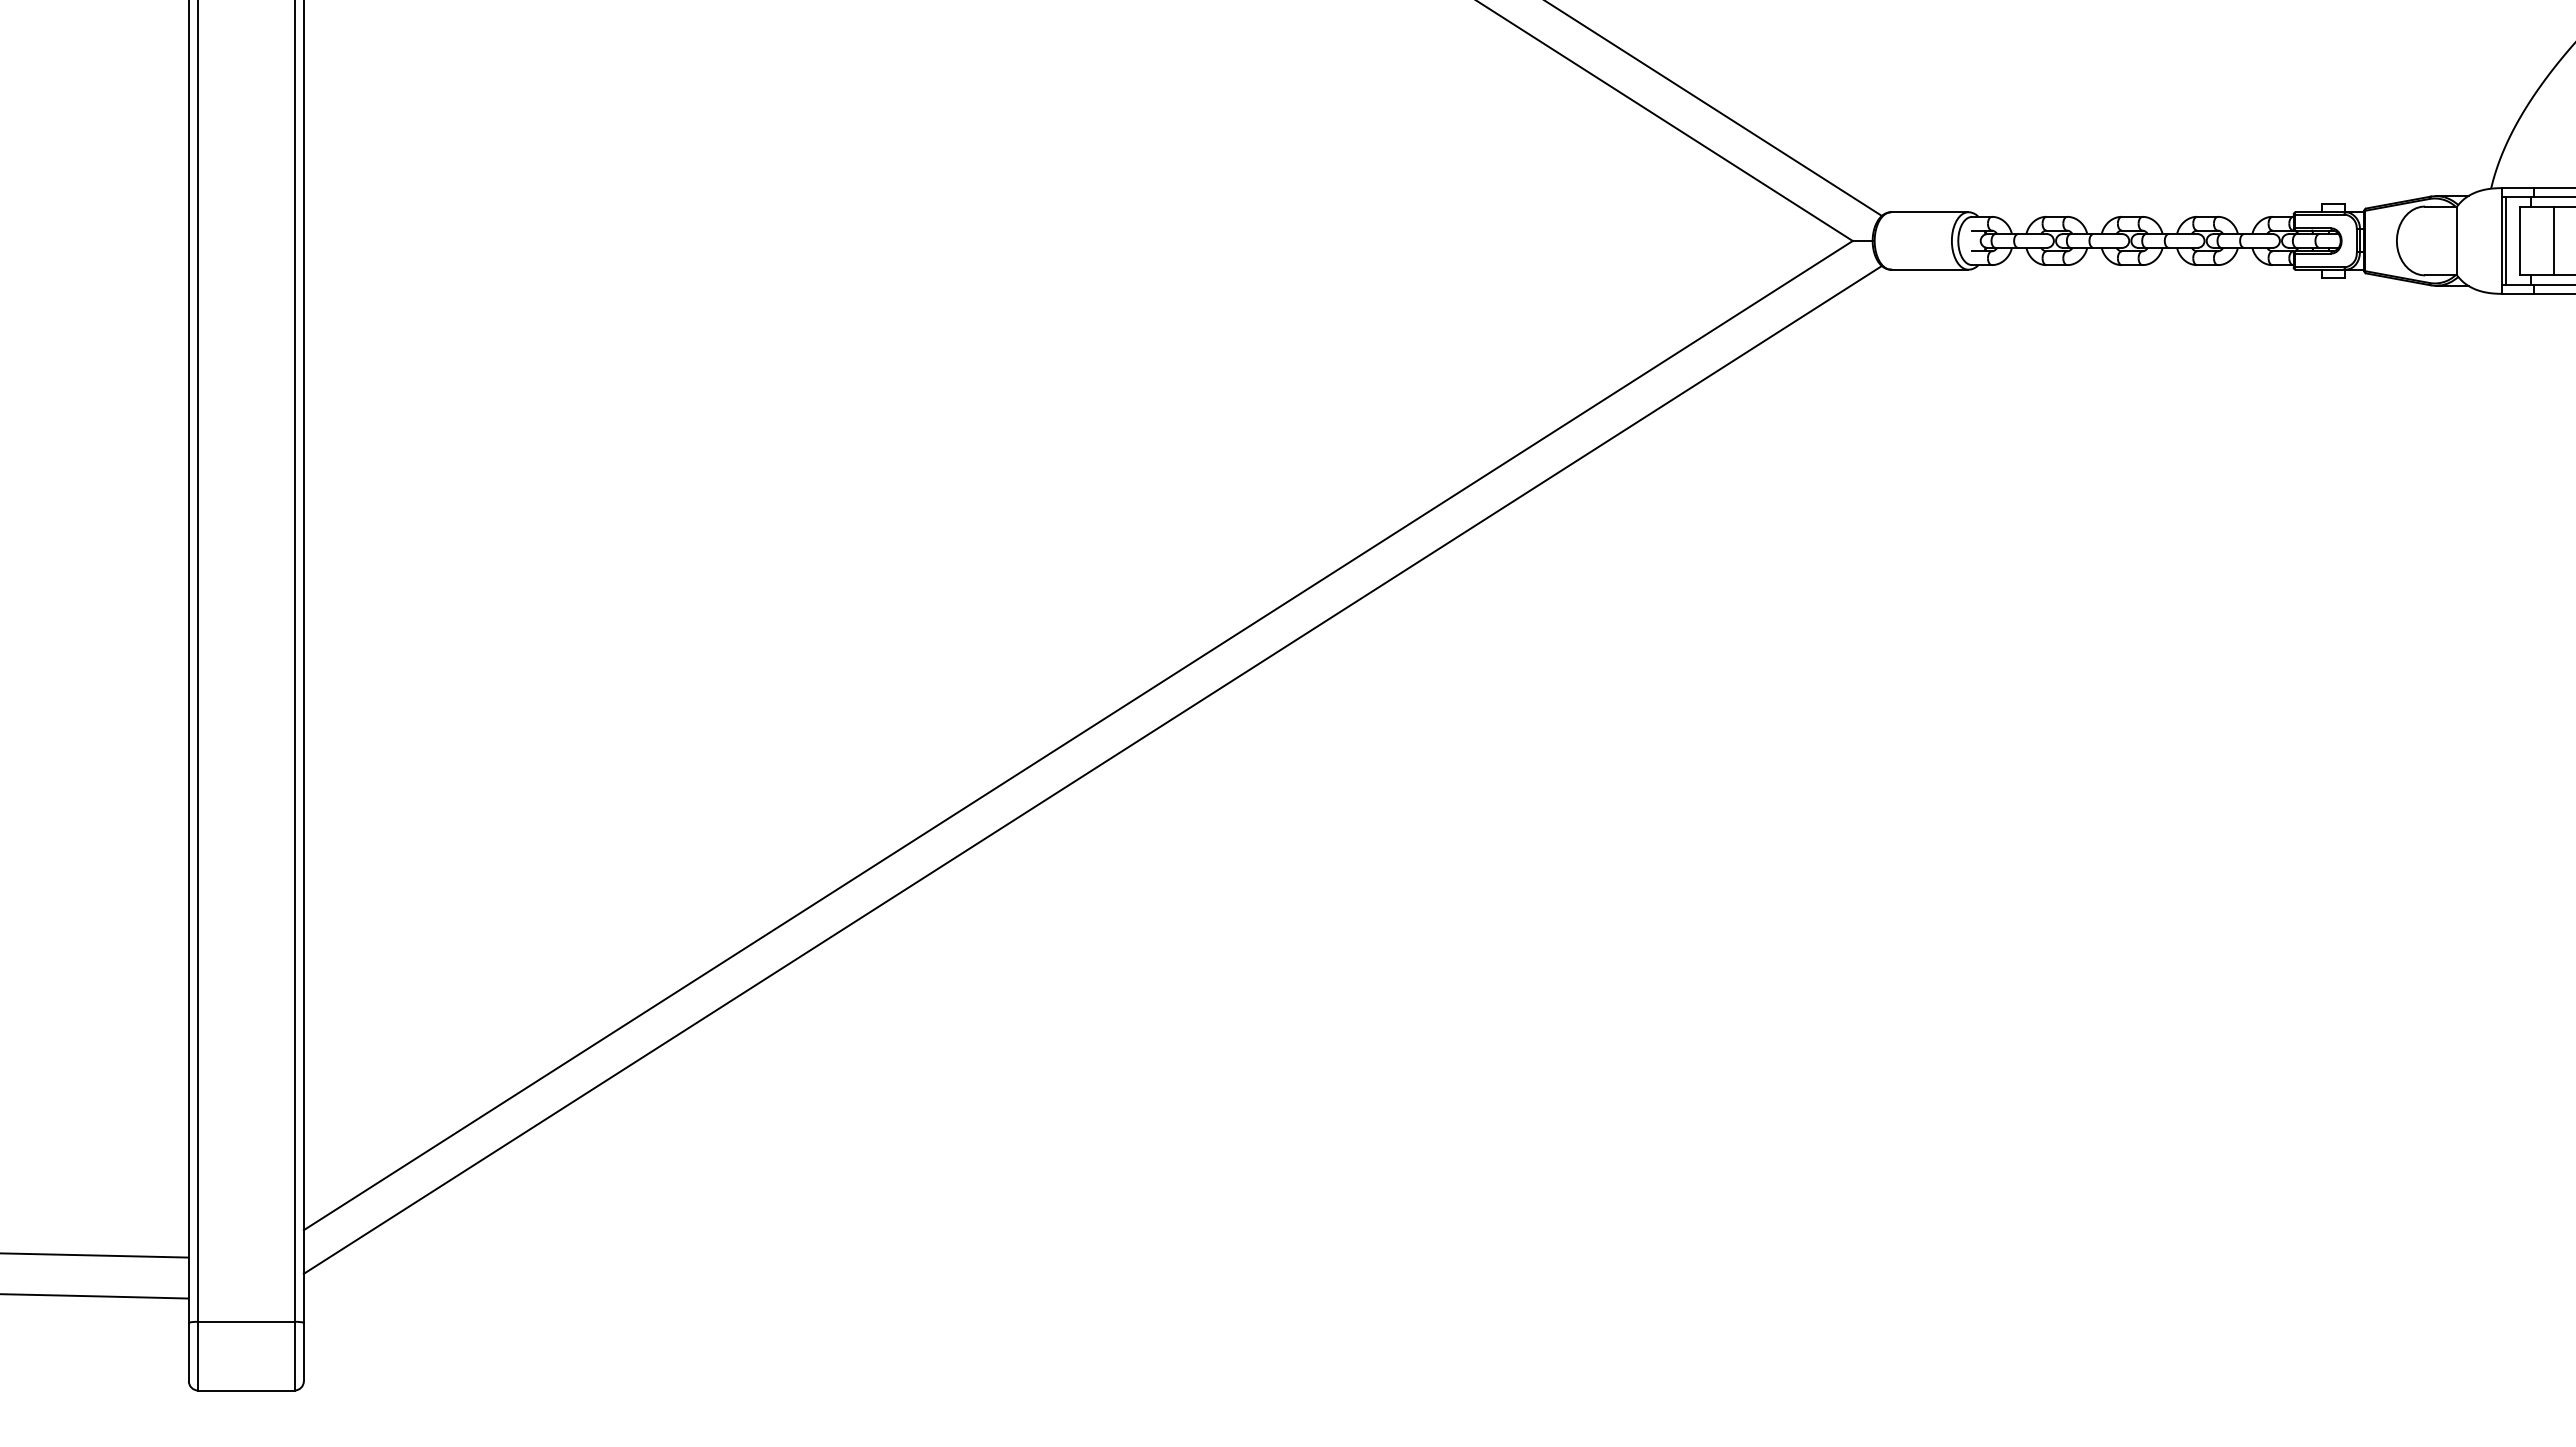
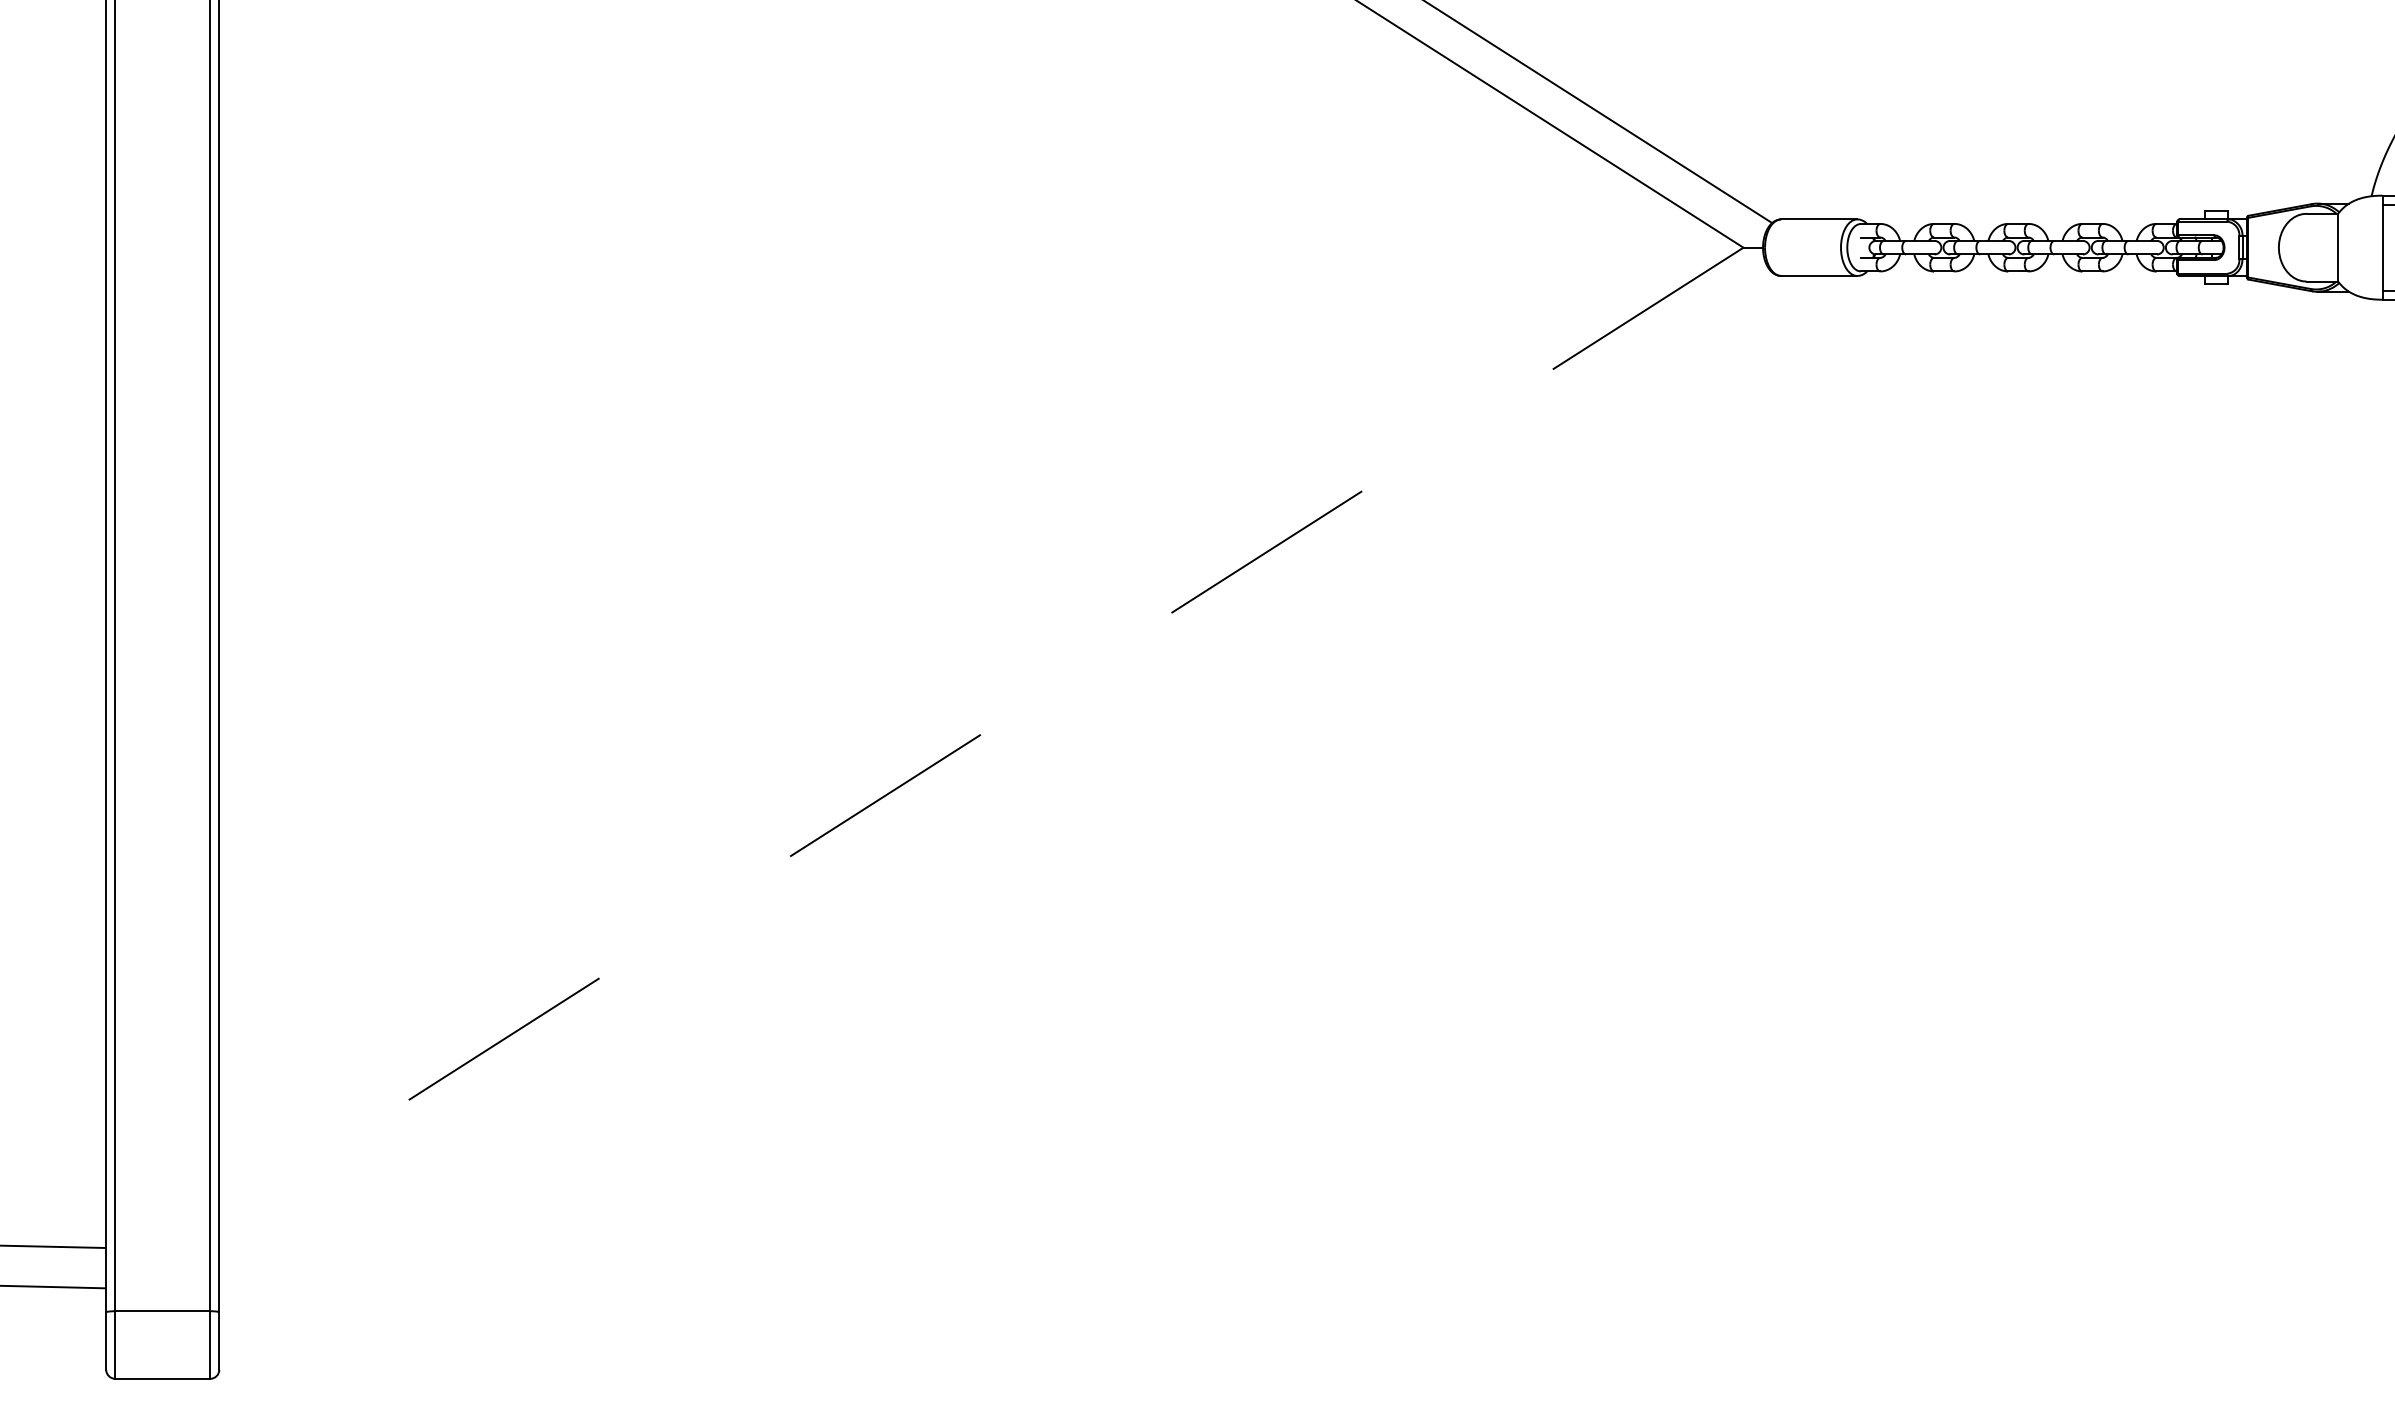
line: (2505, 240) -> (2385, 247), removed
line: (1078, 735) -> (981, 734), solid -> dashed
line: (1092, 769) -> (995, 767), removed

